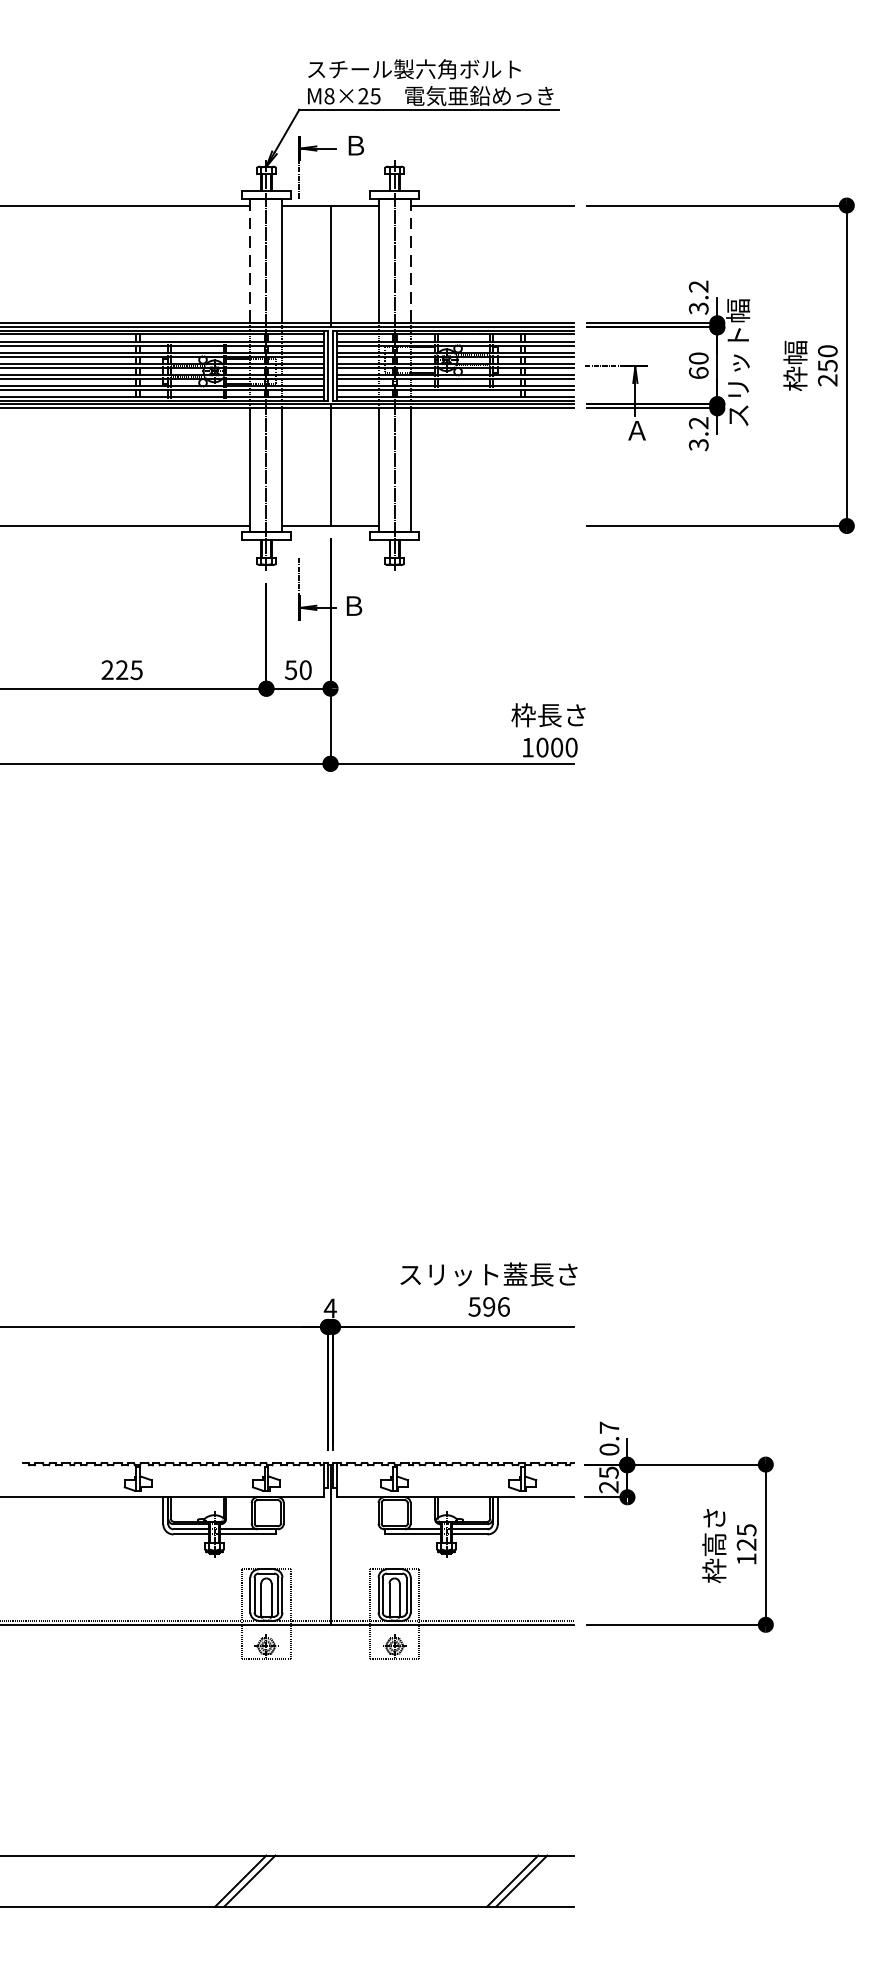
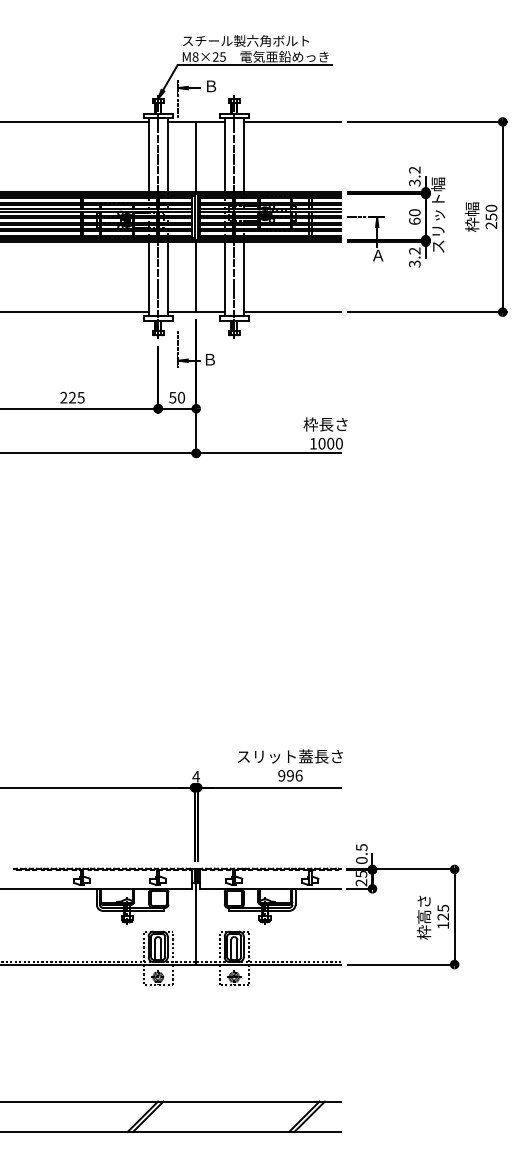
line: (250, 260) -> (148, 154), dashed -> solid
line: (410, 260) -> (243, 154), dashed -> solid
line: (491, 526) -> (291, 312), added
text: (474, 1306) -> (281, 775), 596 -> 996
text: (608, 1427) -> (361, 847), 0.7 -> 0.5

